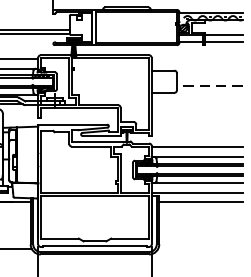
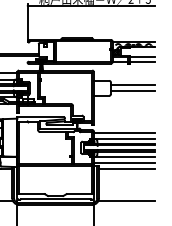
line: (208, 77) -> (132, 85), added
line: (208, 86) -> (132, 91), dashed -> solid
line: (199, 249) -> (126, 201), added

